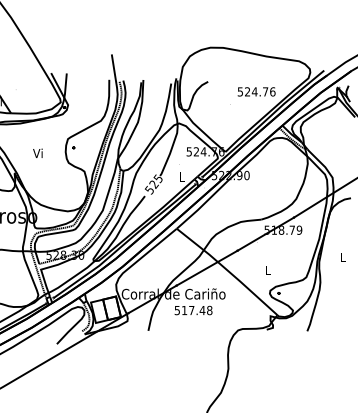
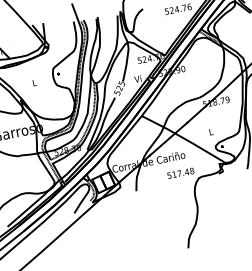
text: (37, 153) -> (34, 83), Vi -> L
text: (181, 176) -> (137, 78), L -> Vi
text: (193, 310) -> (180, 173), moved

